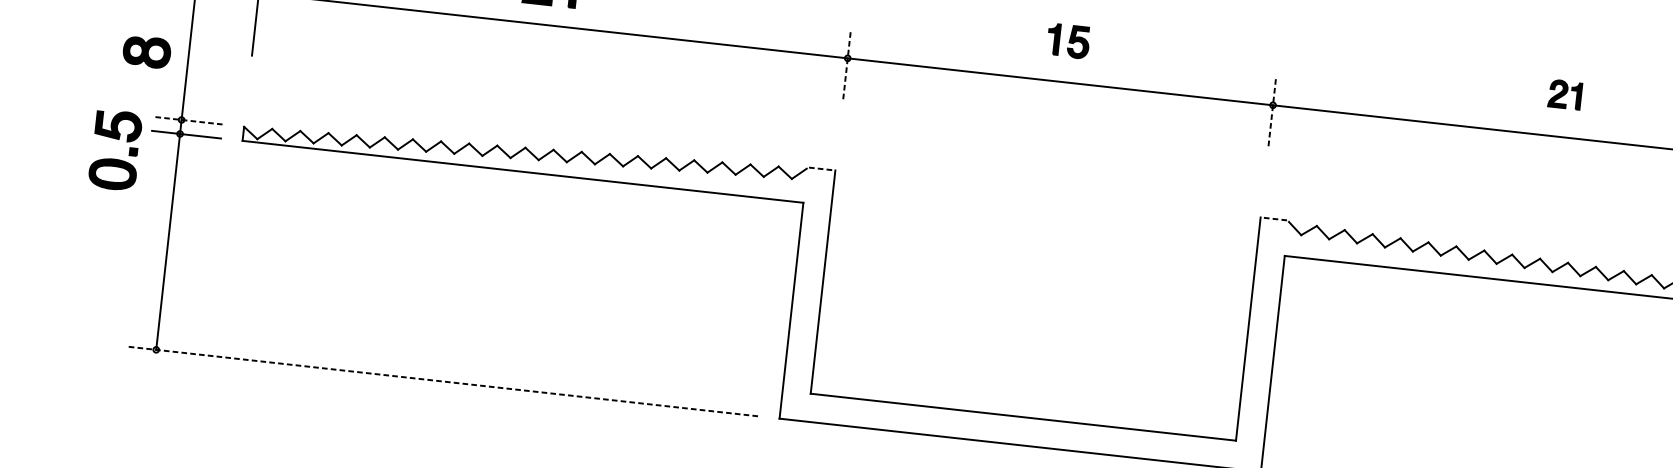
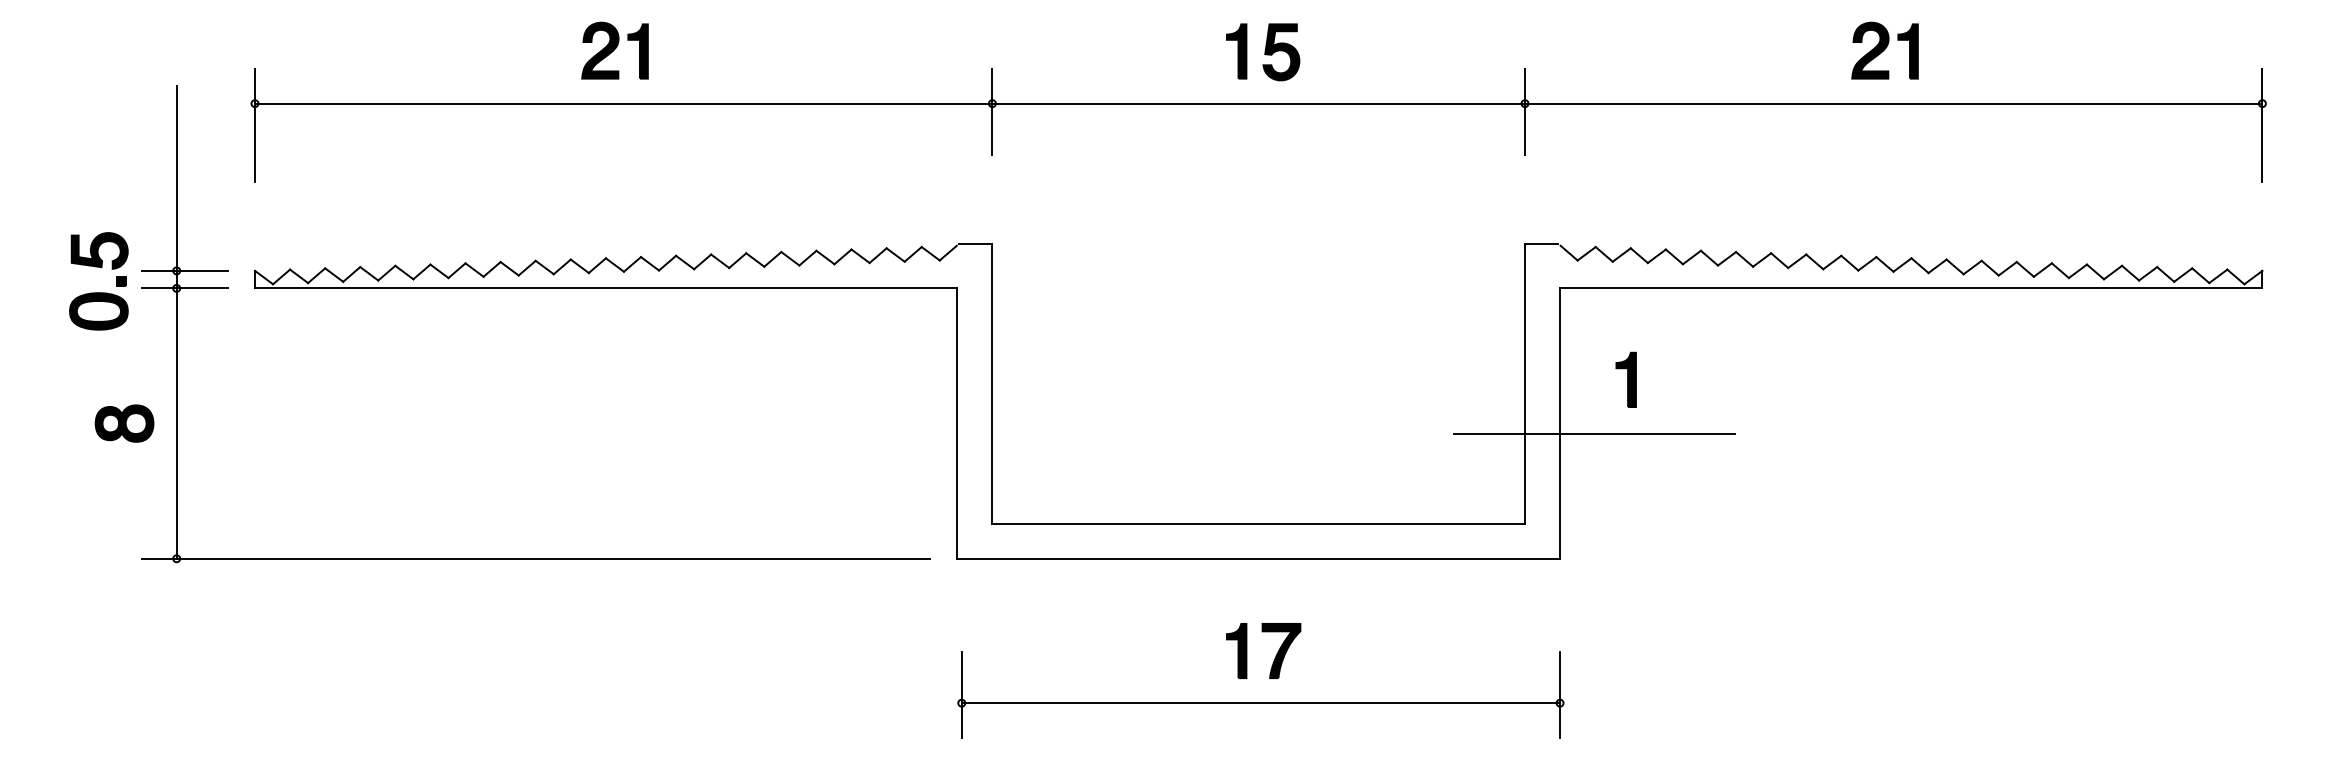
part: (1068, 41) -> (1263, 52), size x1.43
part: (146, 51) -> (124, 423), moved
line: (847, 64) -> (992, 111), dashed -> solid
part: (1564, 94) -> (1884, 50), size x1.67
line: (1271, 111) -> (1524, 111), dashed -> solid
line: (187, 120) -> (184, 270), dashed -> solid
part: (114, 159) -> (98, 292), moved
line: (821, 169) -> (975, 244), dashed -> solid
line: (1273, 219) -> (1541, 244), dashed -> solid
part: (1328, 334) -> (1625, 379), added
line: (1298, 374) -> (1593, 433), added
line: (442, 381) -> (535, 558), dashed -> solid

